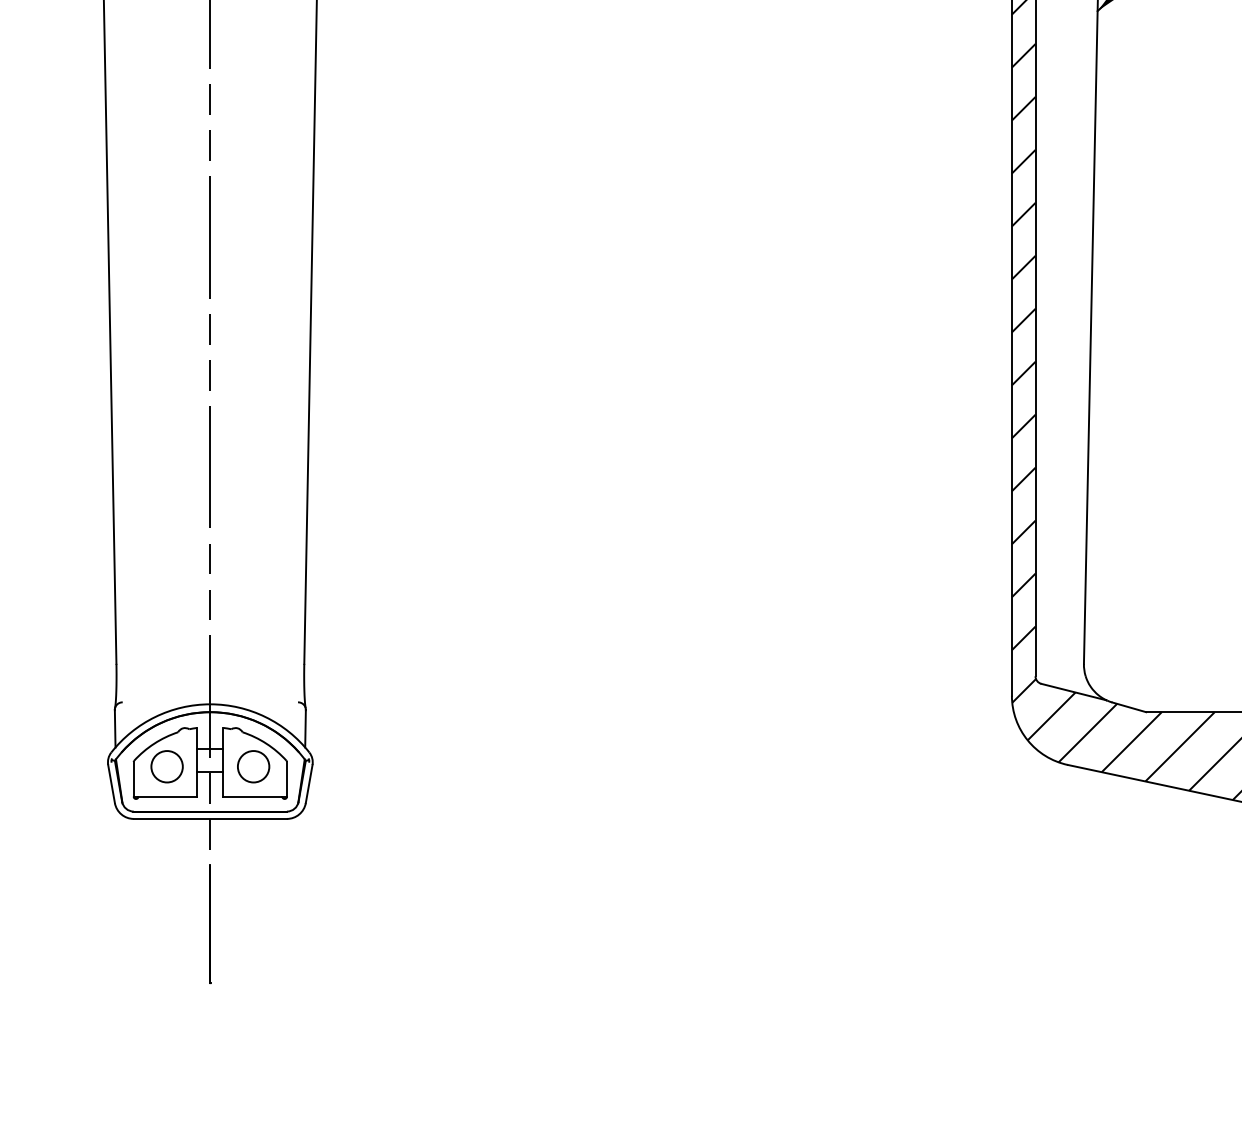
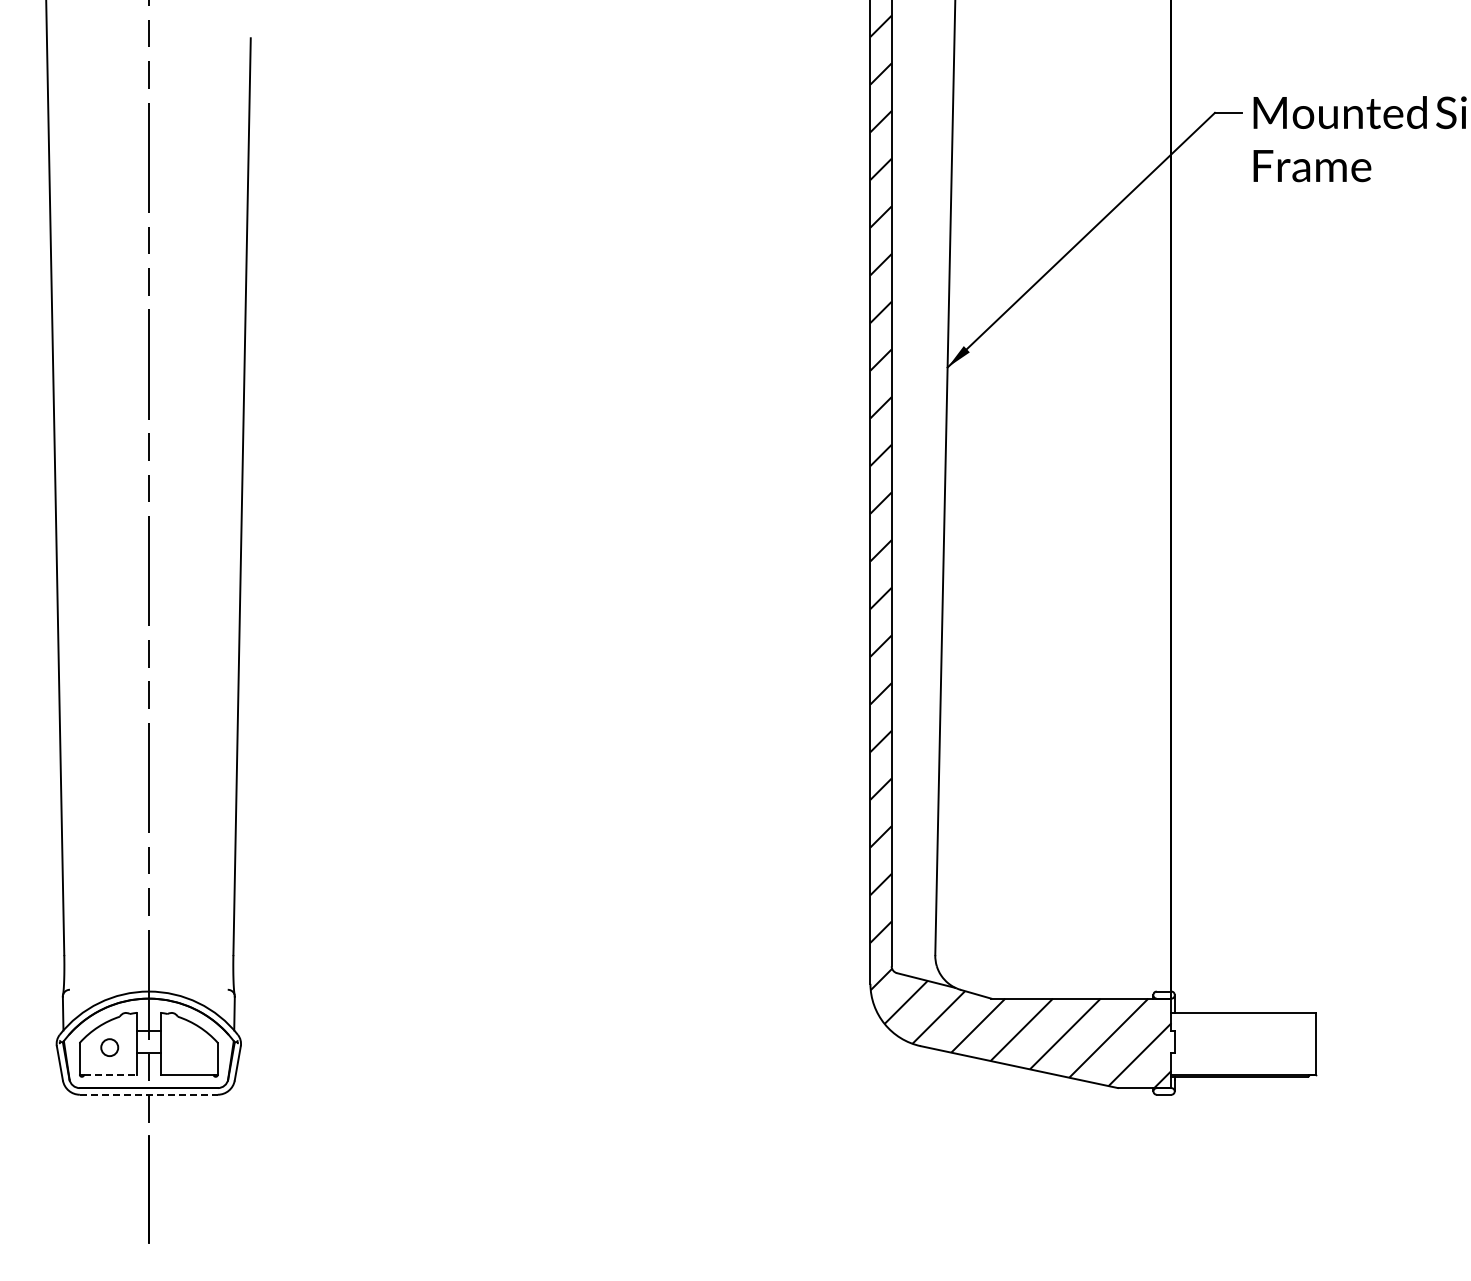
circle: (166, 766) -> (109, 1047), size x0.6
circle: (253, 766) -> (187, 1047), removed
line: (167, 797) -> (110, 1075), solid -> dashed
line: (209, 818) -> (148, 1094), solid -> dashed

